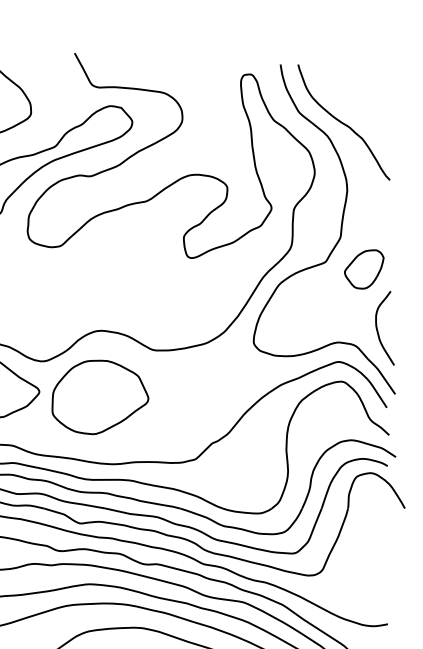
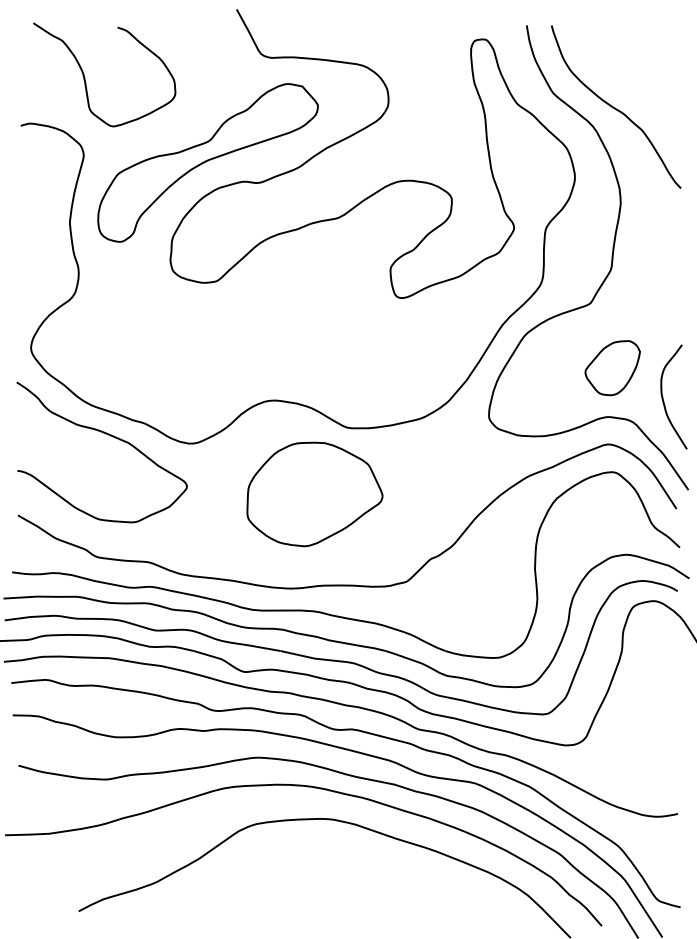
part: (364, 269) -> (612, 368), moved
part: (100, 397) -> (314, 494), moved

